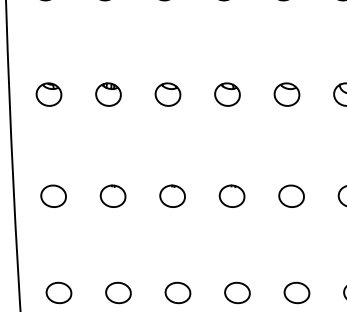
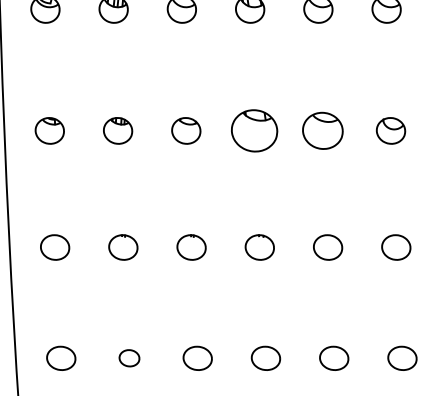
part: (227, 94) -> (254, 130), size x1.6
part: (286, 94) -> (322, 130), size x1.4
part: (118, 292) -> (129, 357), size x0.7

